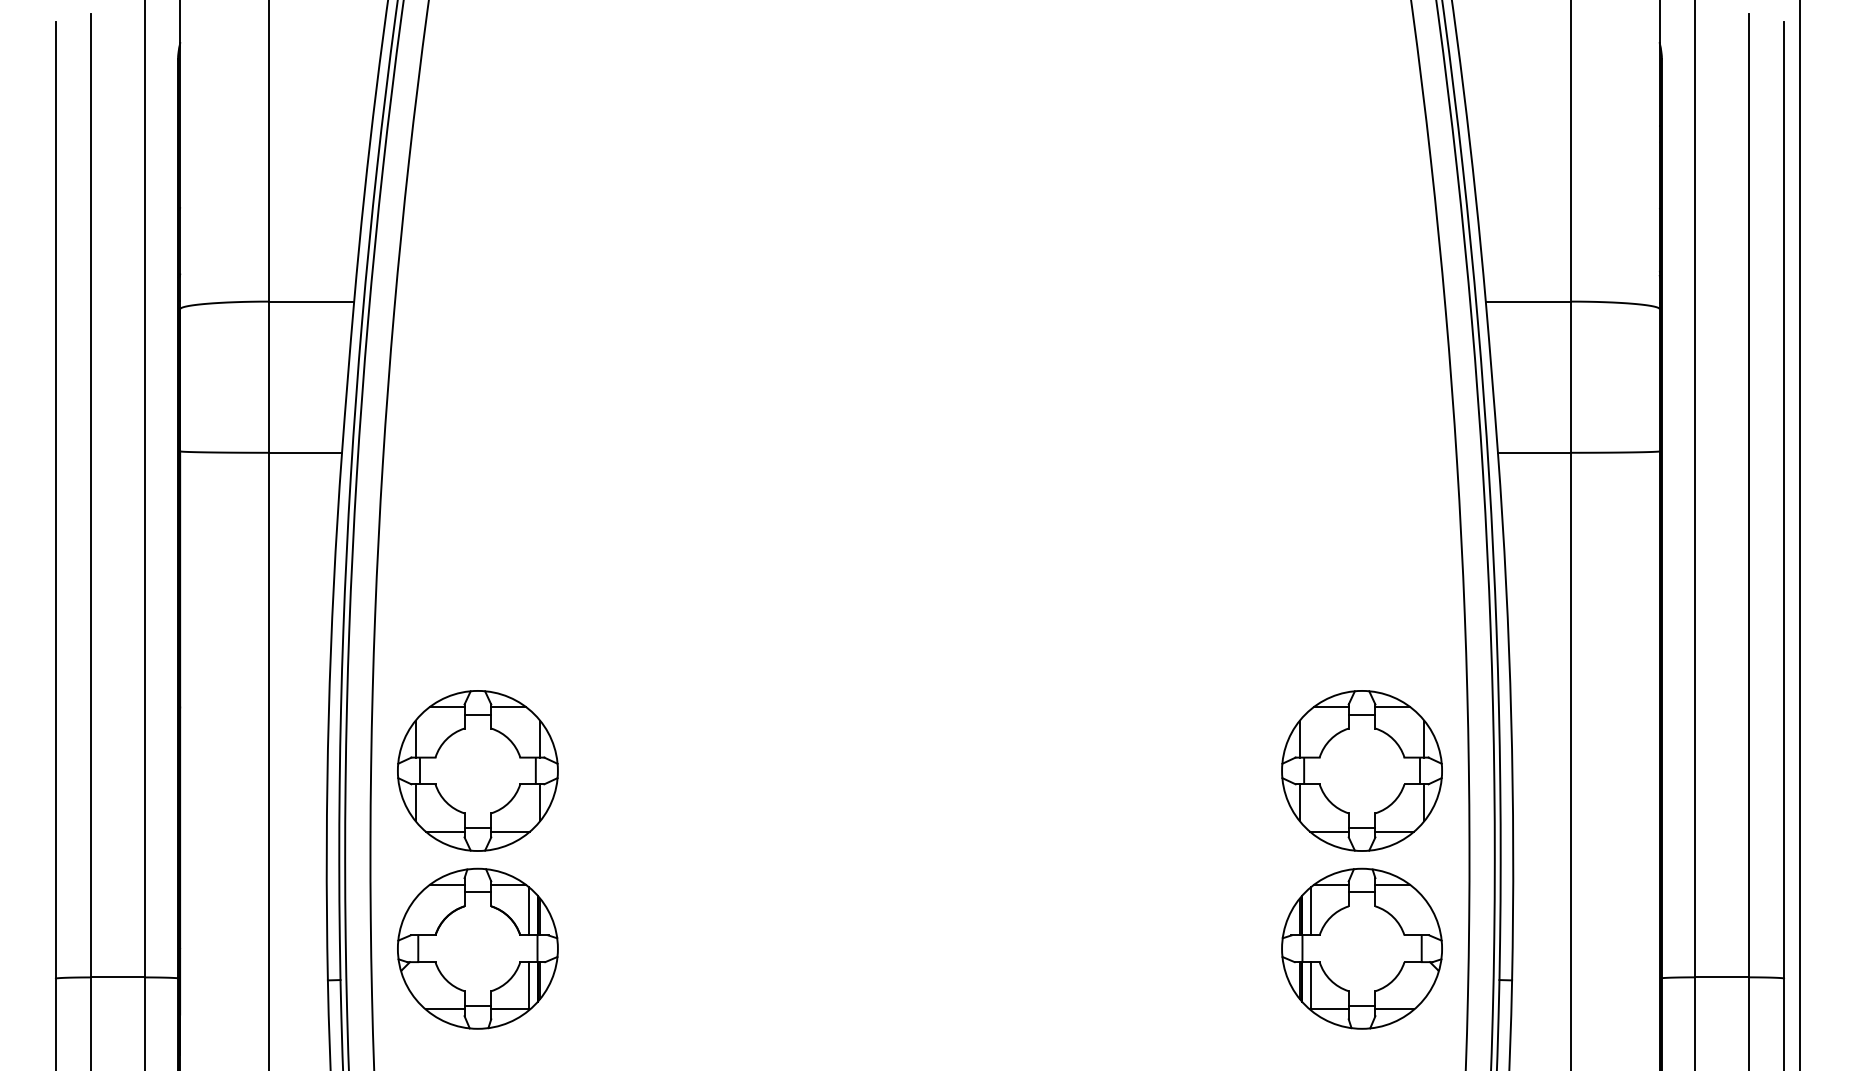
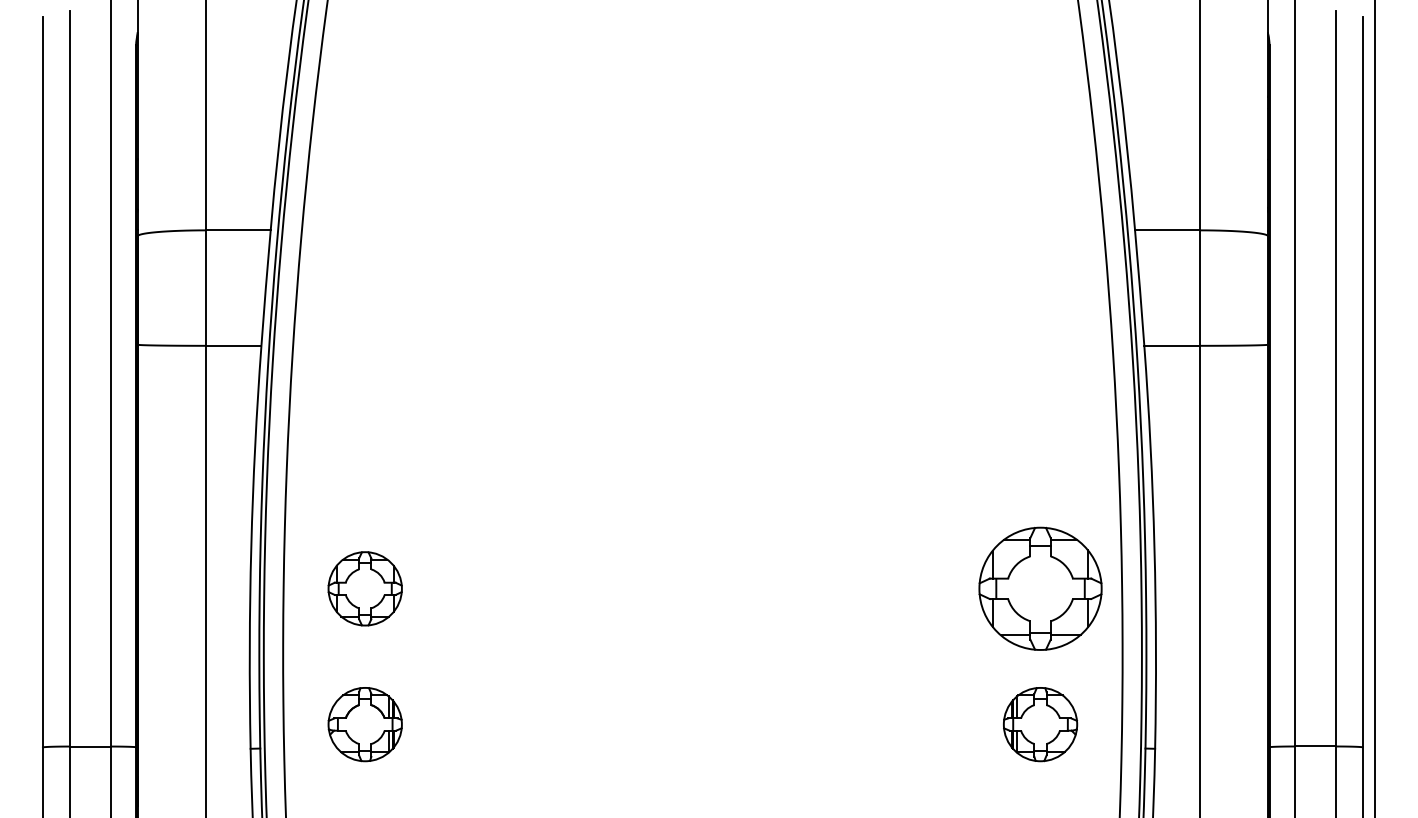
part: (477, 770) -> (364, 588), size x0.6
part: (477, 948) -> (364, 724), size x0.6
part: (1361, 948) -> (1040, 724), size x0.6

